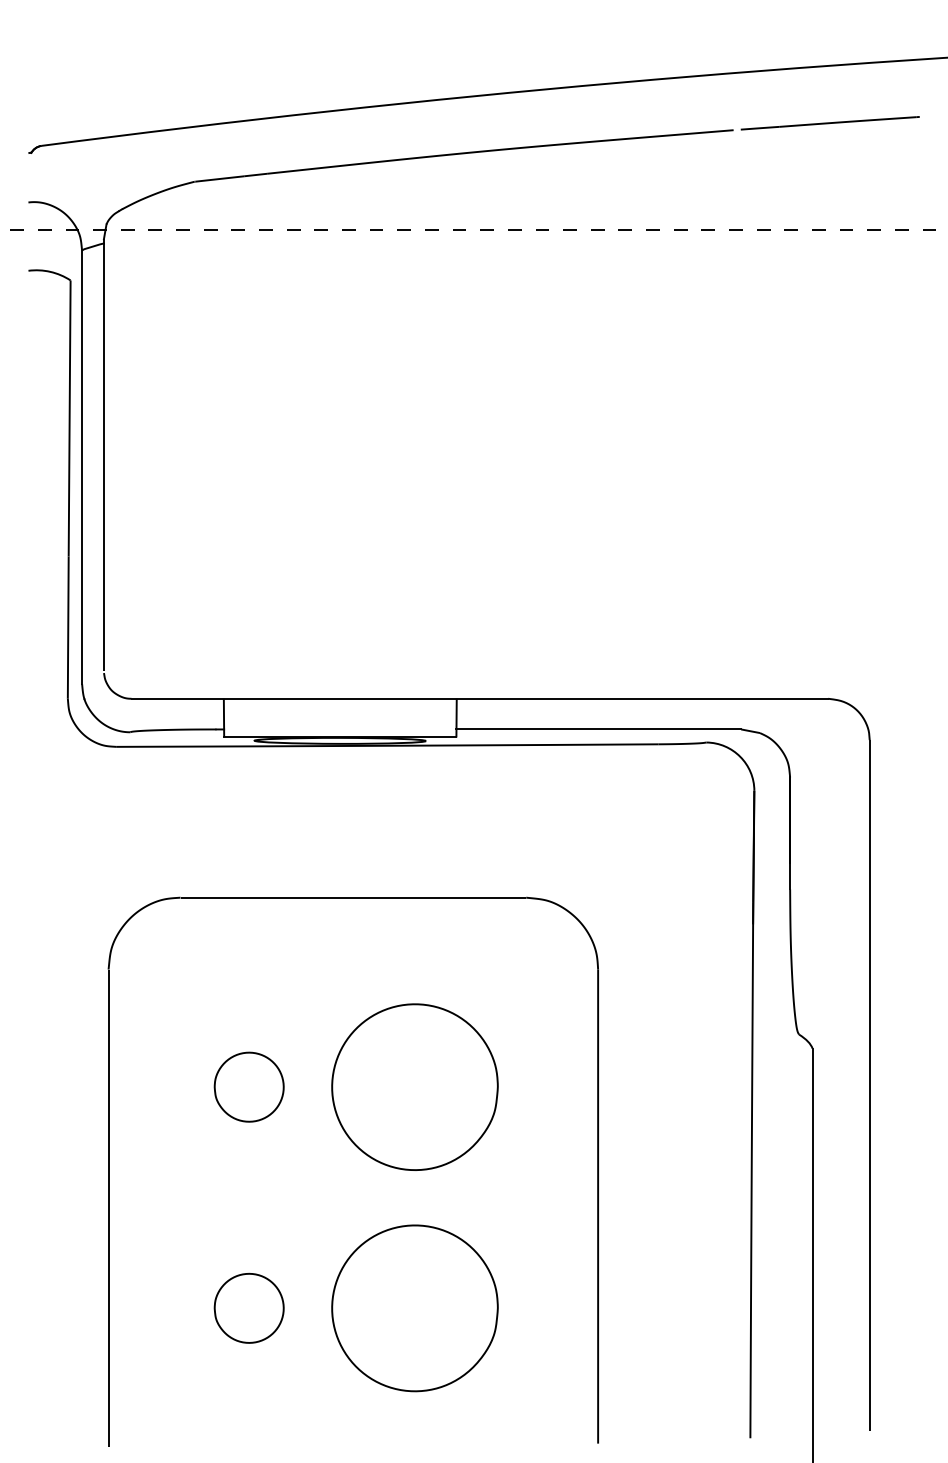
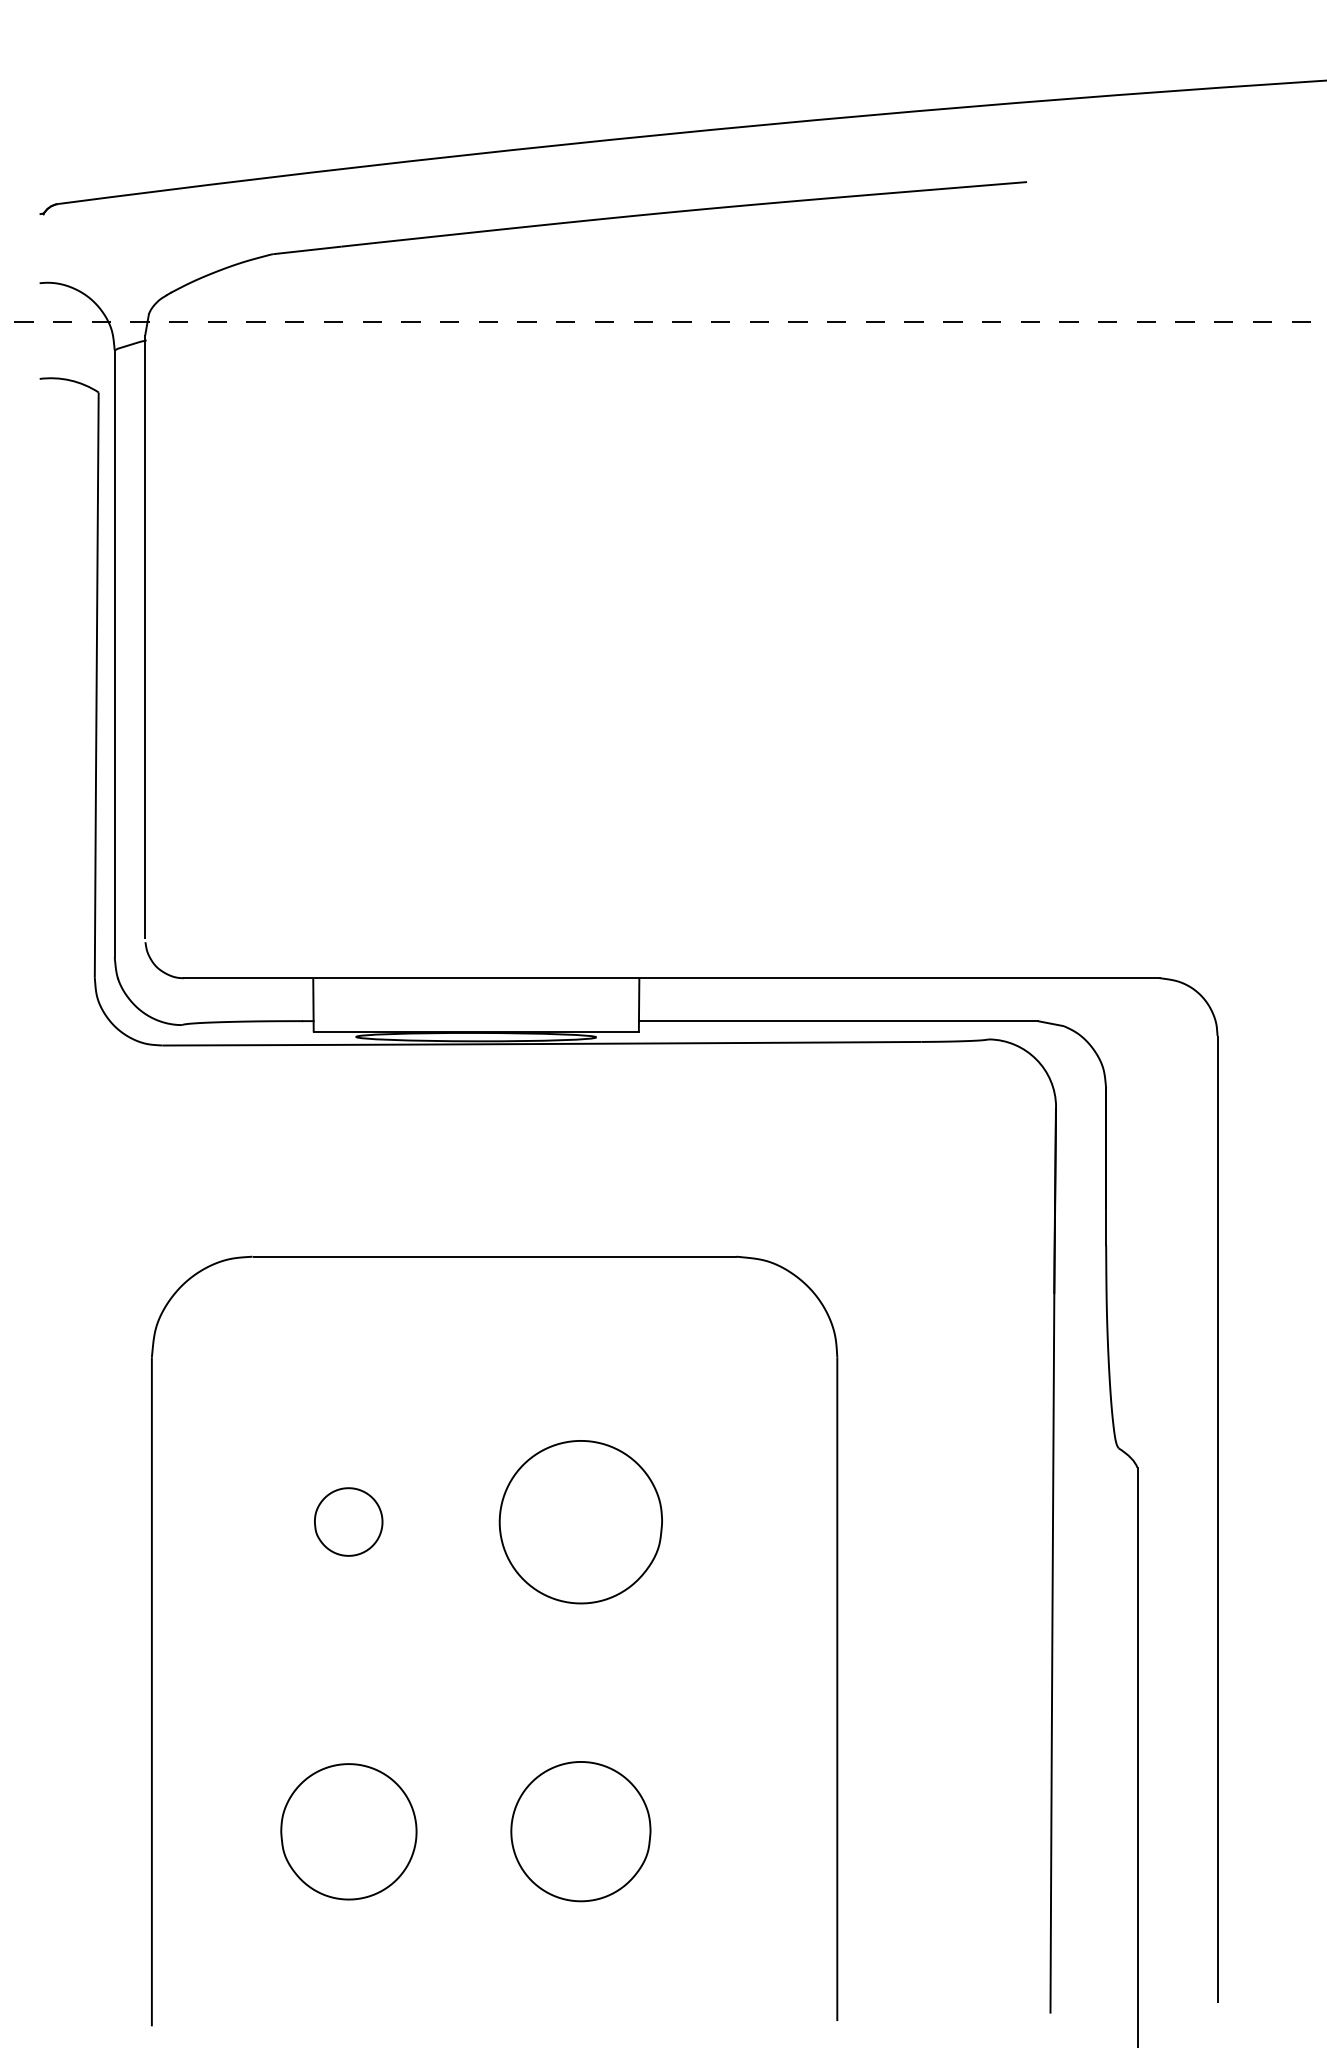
line: (830, 123) -> (1162, 172), removed
part: (249, 1086) -> (348, 1521), size x0.7
part: (414, 1087) -> (580, 1522), size x0.7
part: (249, 1308) -> (348, 1831), size x1.4
part: (414, 1308) -> (580, 1831), size x0.6

